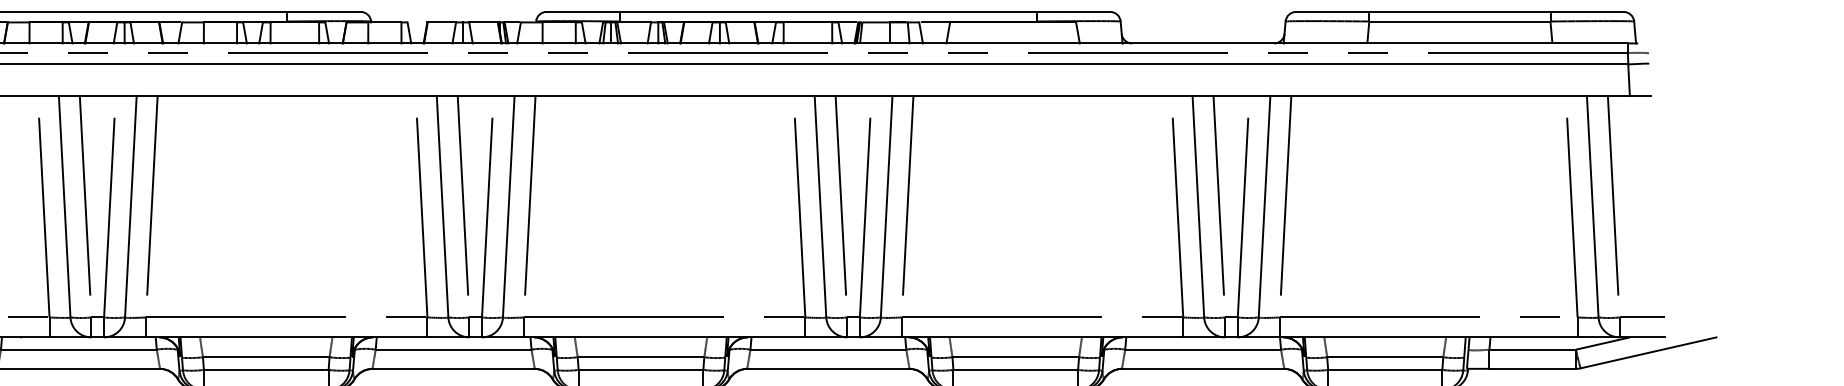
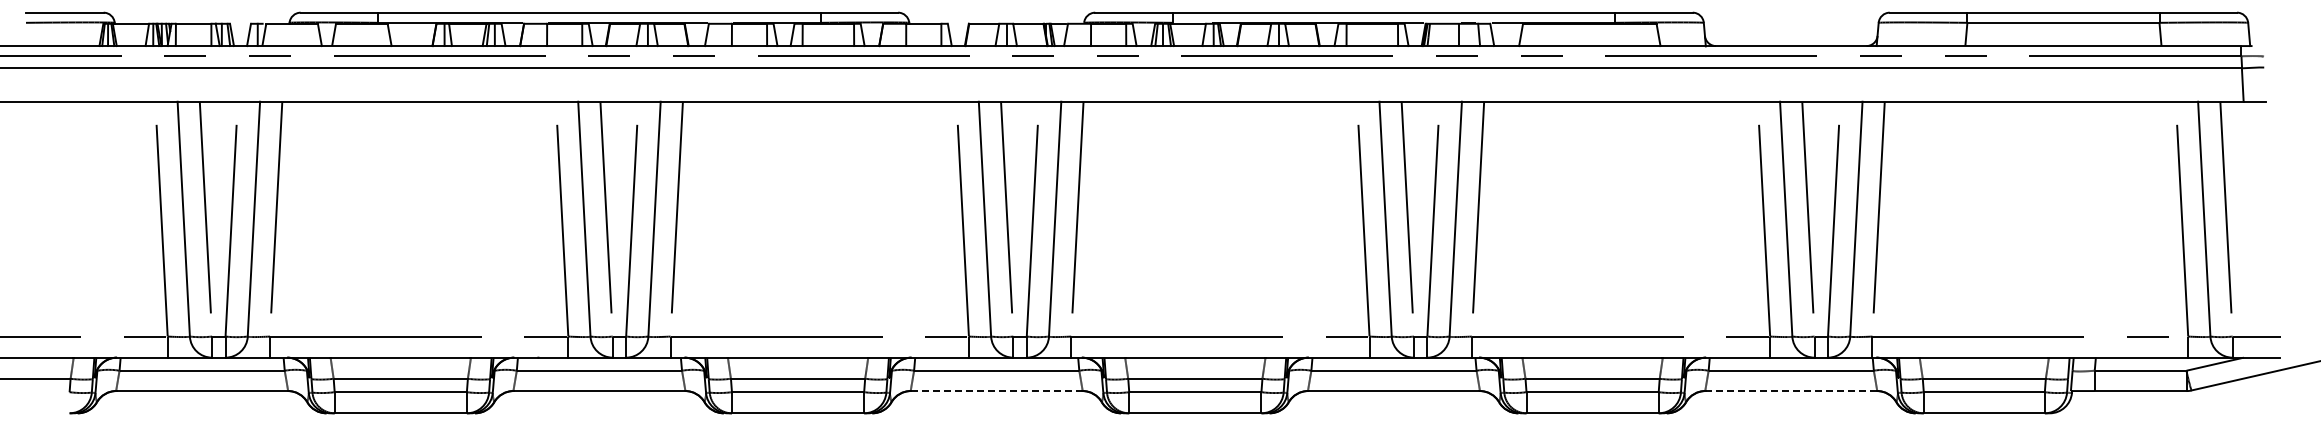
line: (453, 369) -> (996, 391), solid -> dashed
line: (1203, 369) -> (1791, 391), solid -> dashed

